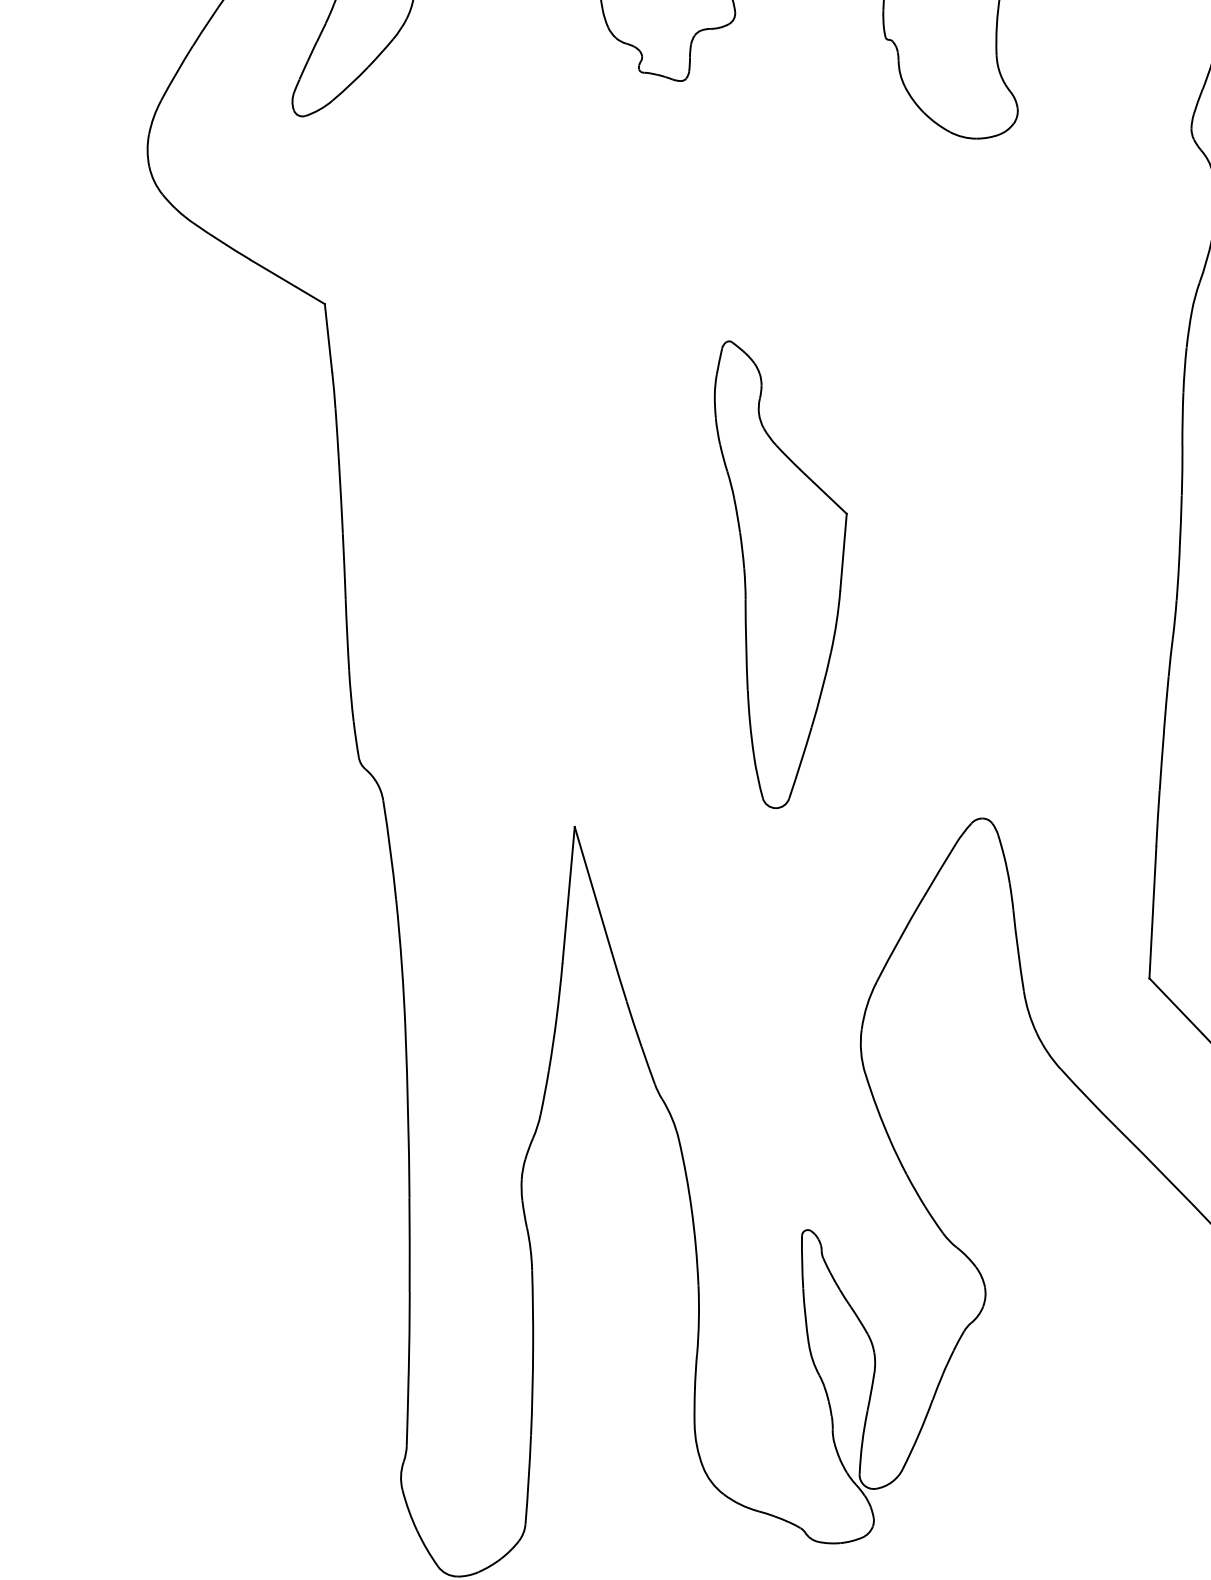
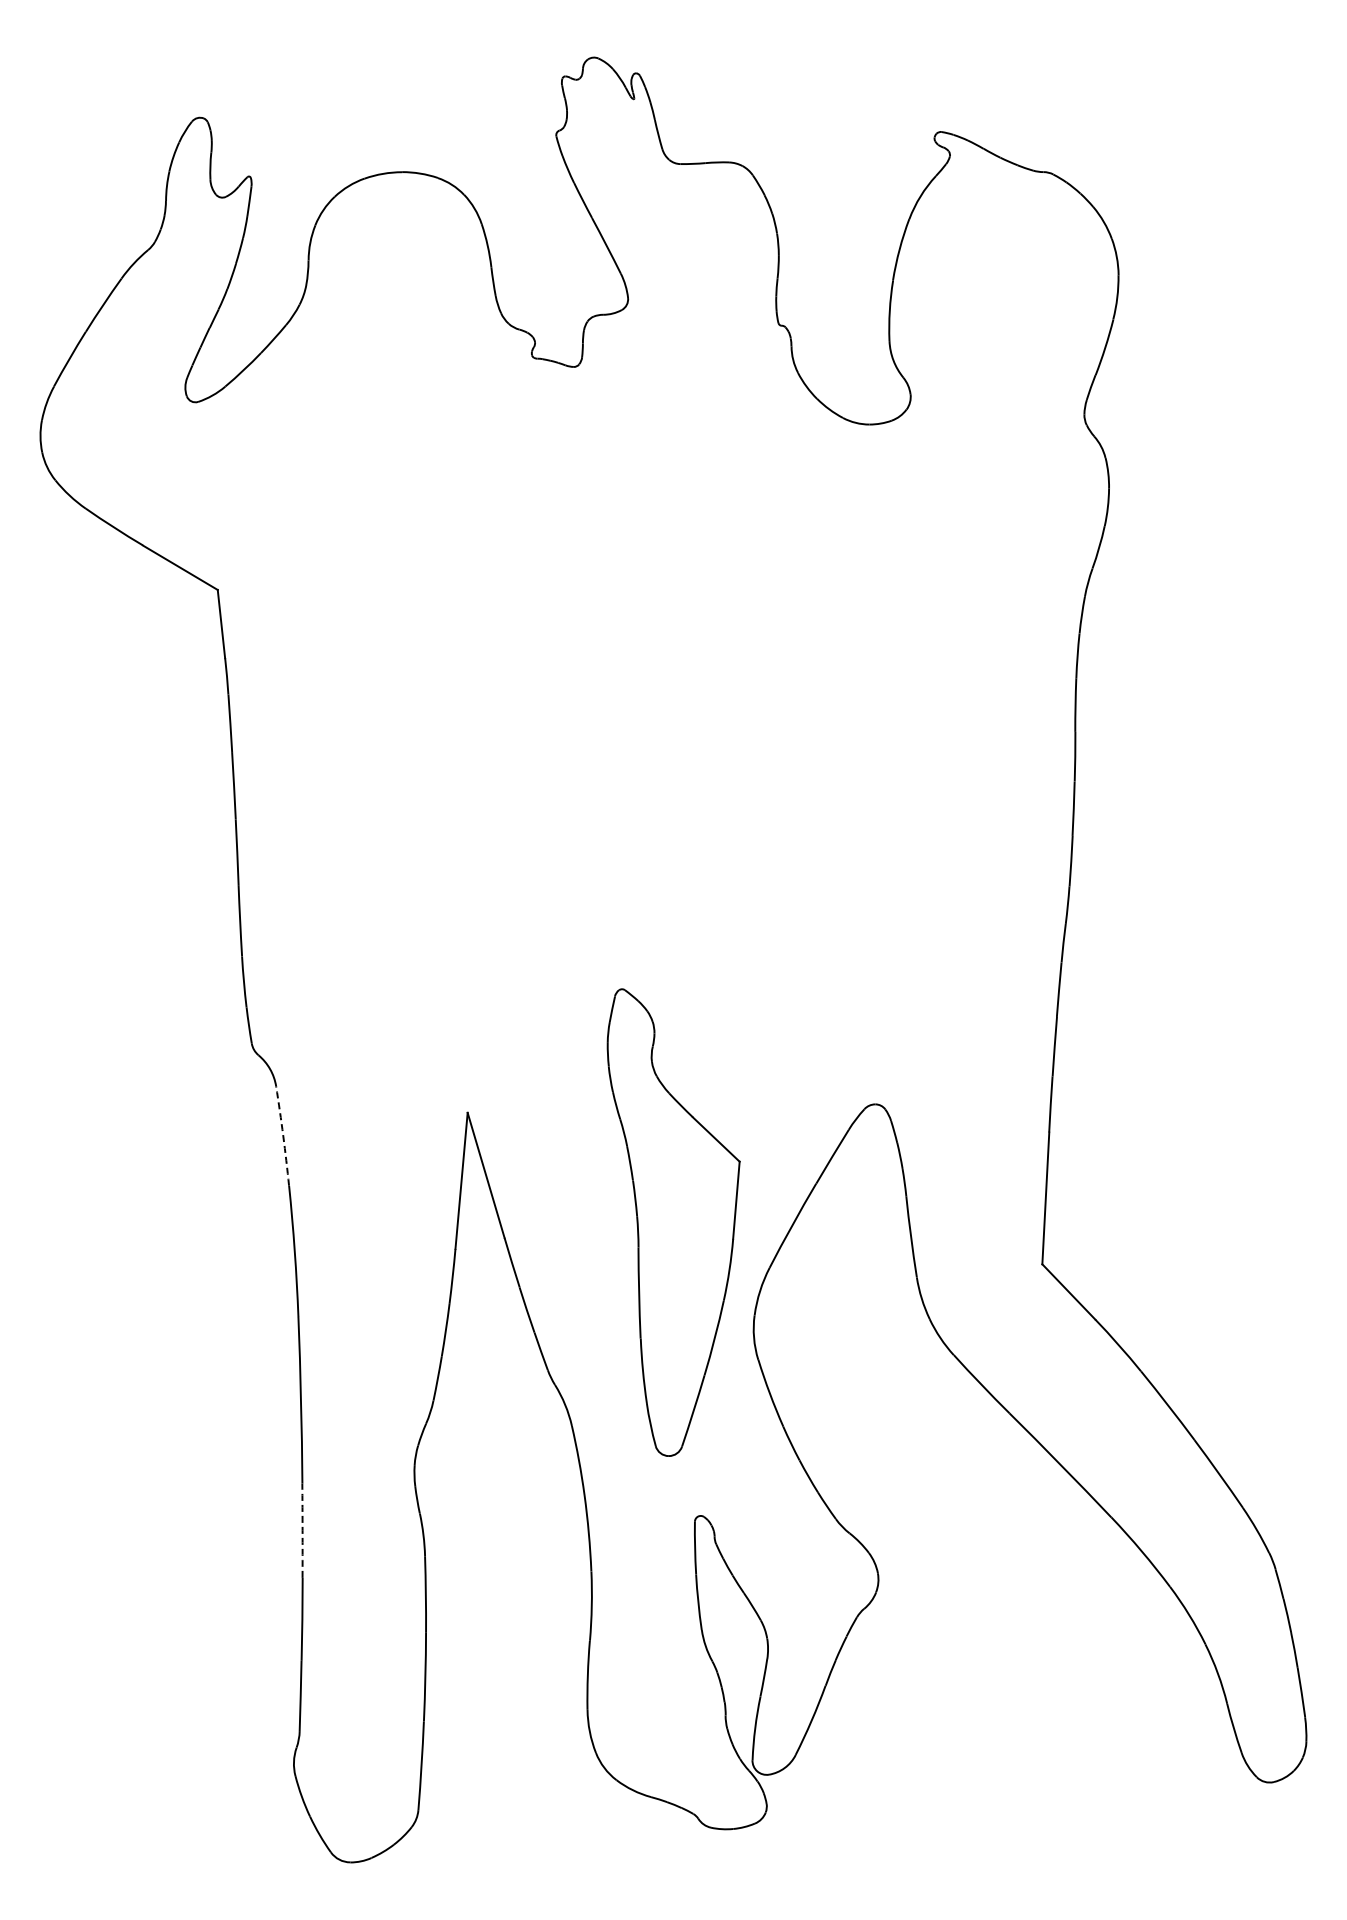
part: (780, 574) -> (673, 1222), moved
arc: (390, 849) -> (283, 1135), solid -> dashed
arc: (409, 1244) -> (302, 1530), solid -> dashed

